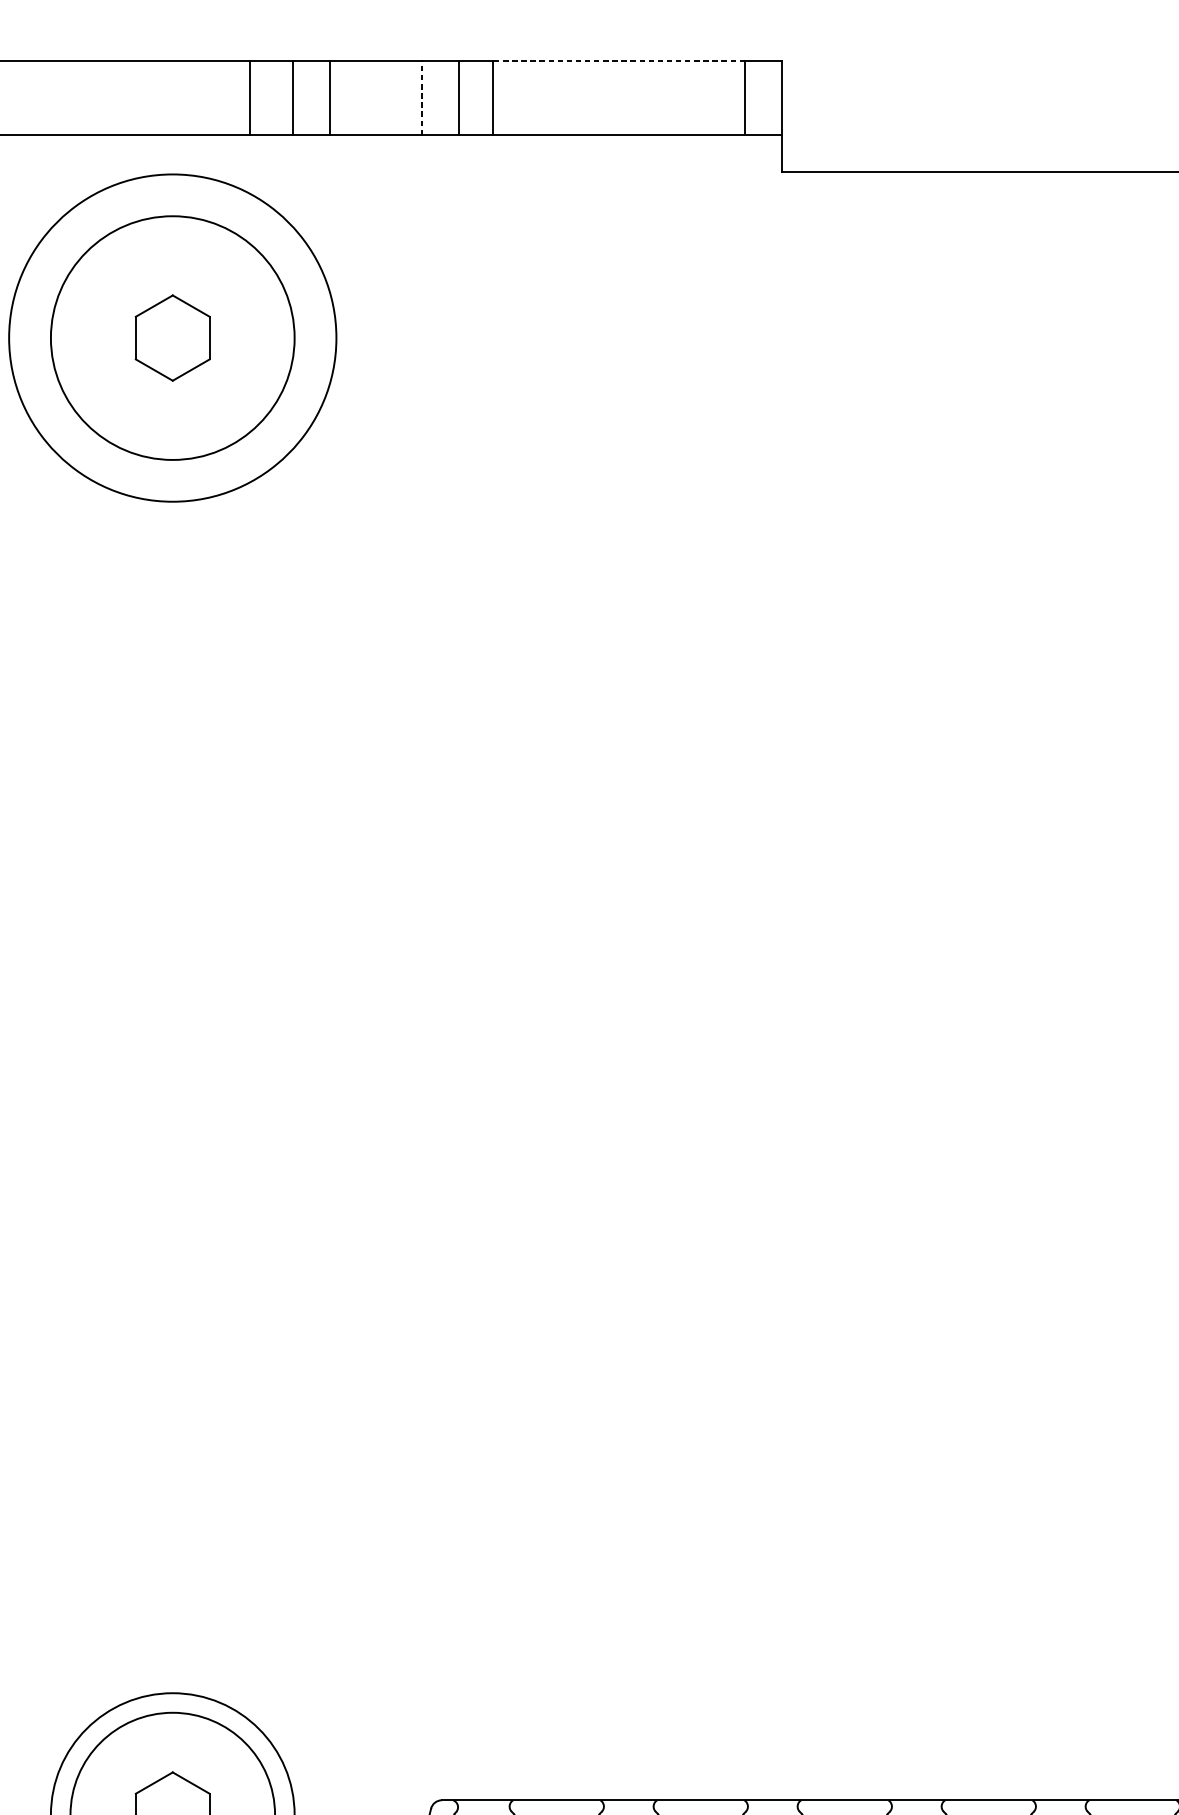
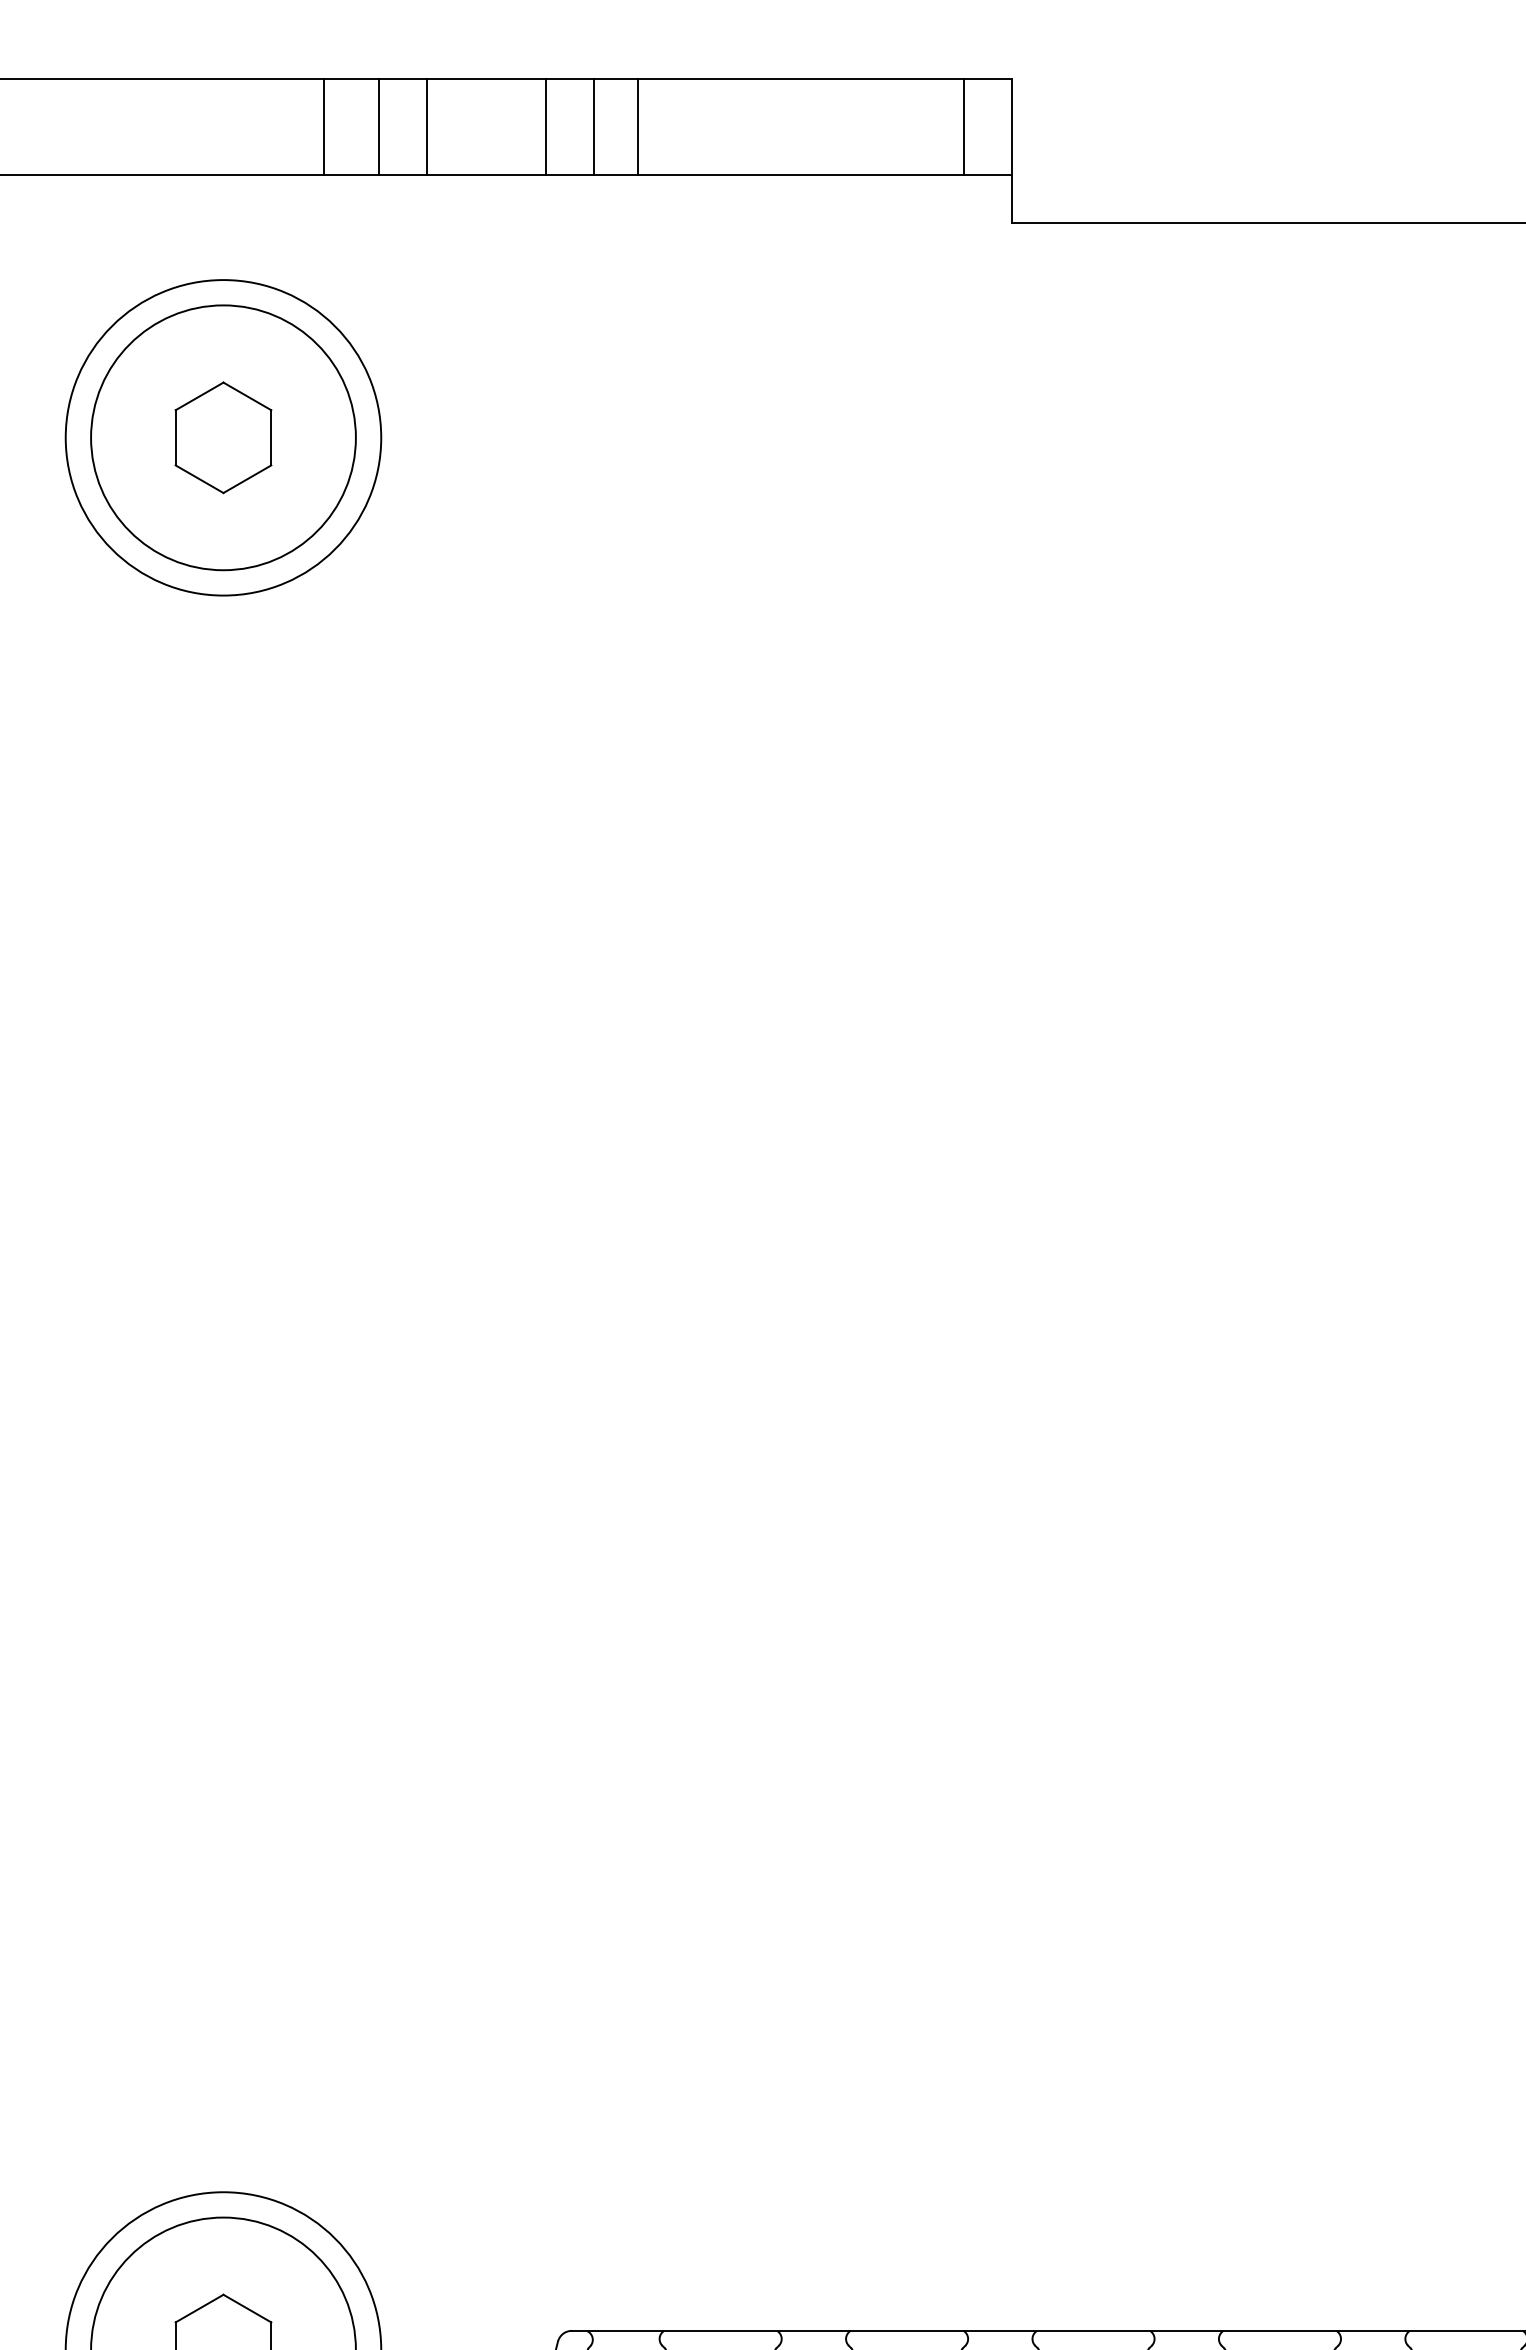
line: (618, 61) -> (800, 79), dashed -> solid
line: (422, 98) -> (546, 127), dashed -> solid
circle: (172, 337) -> (223, 437), size x0.62

